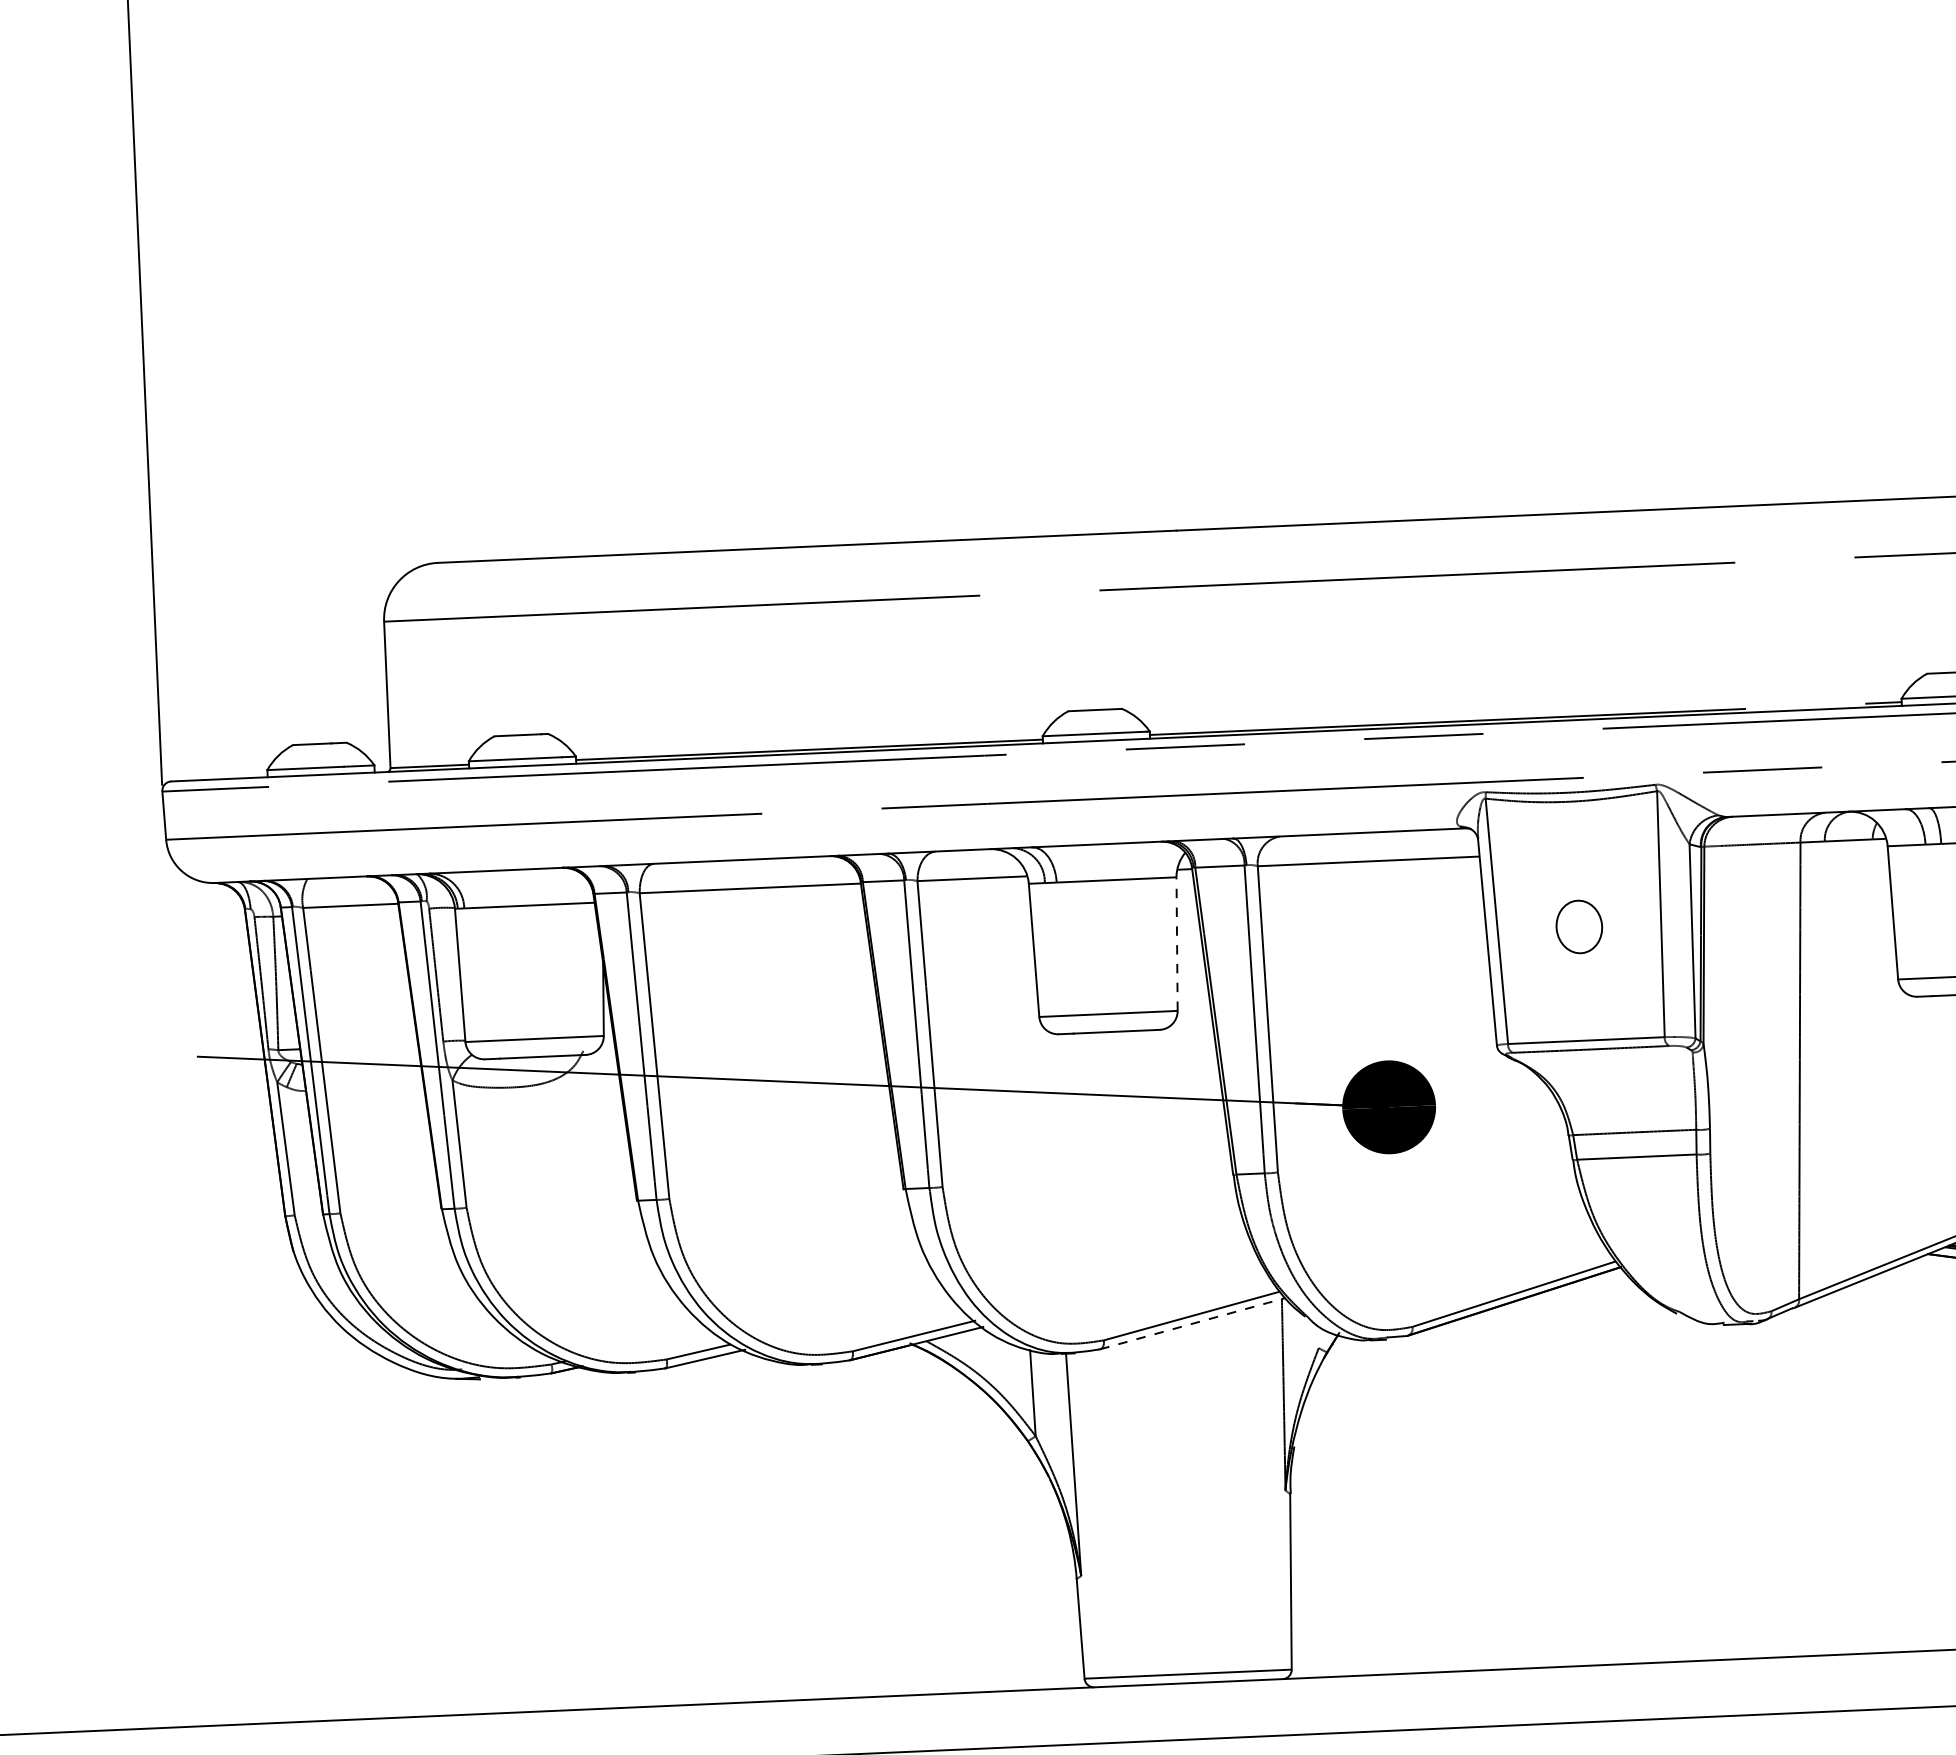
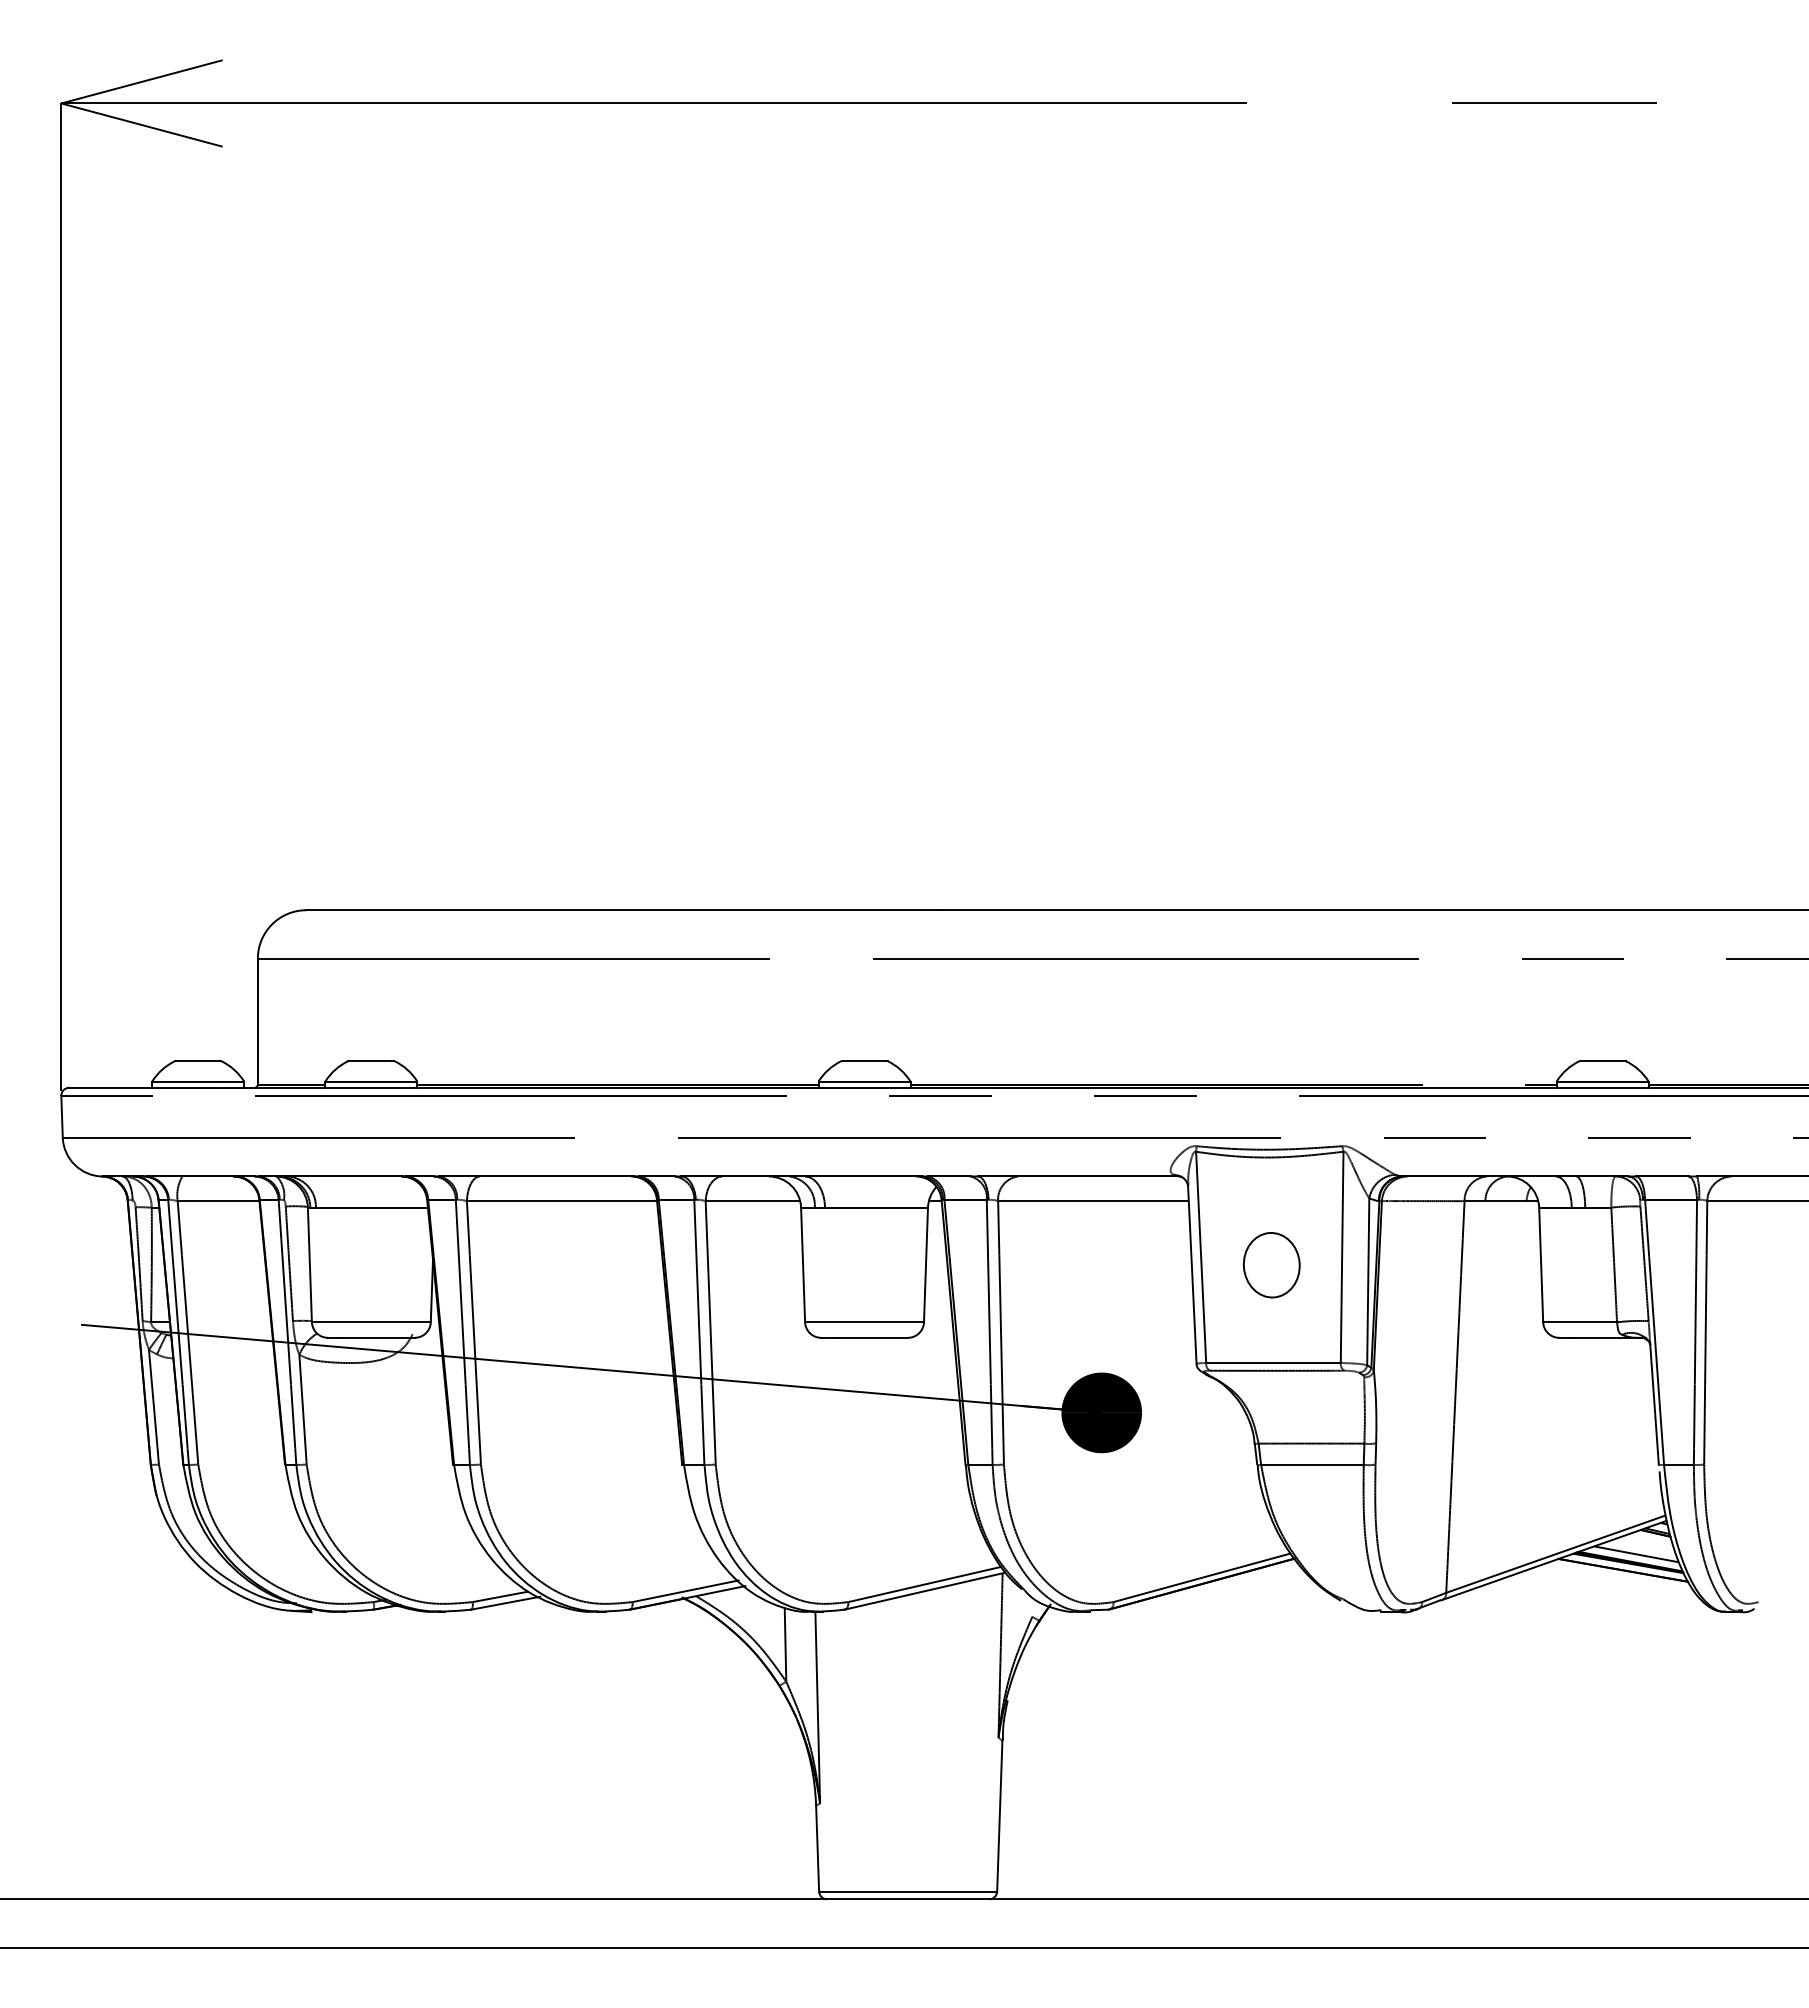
part: (1579, 927) -> (1271, 1265), size x1.43
line: (1177, 943) -> (926, 1264), dashed -> solid
line: (1194, 1322) -> (926, 1590), dashed -> solid

